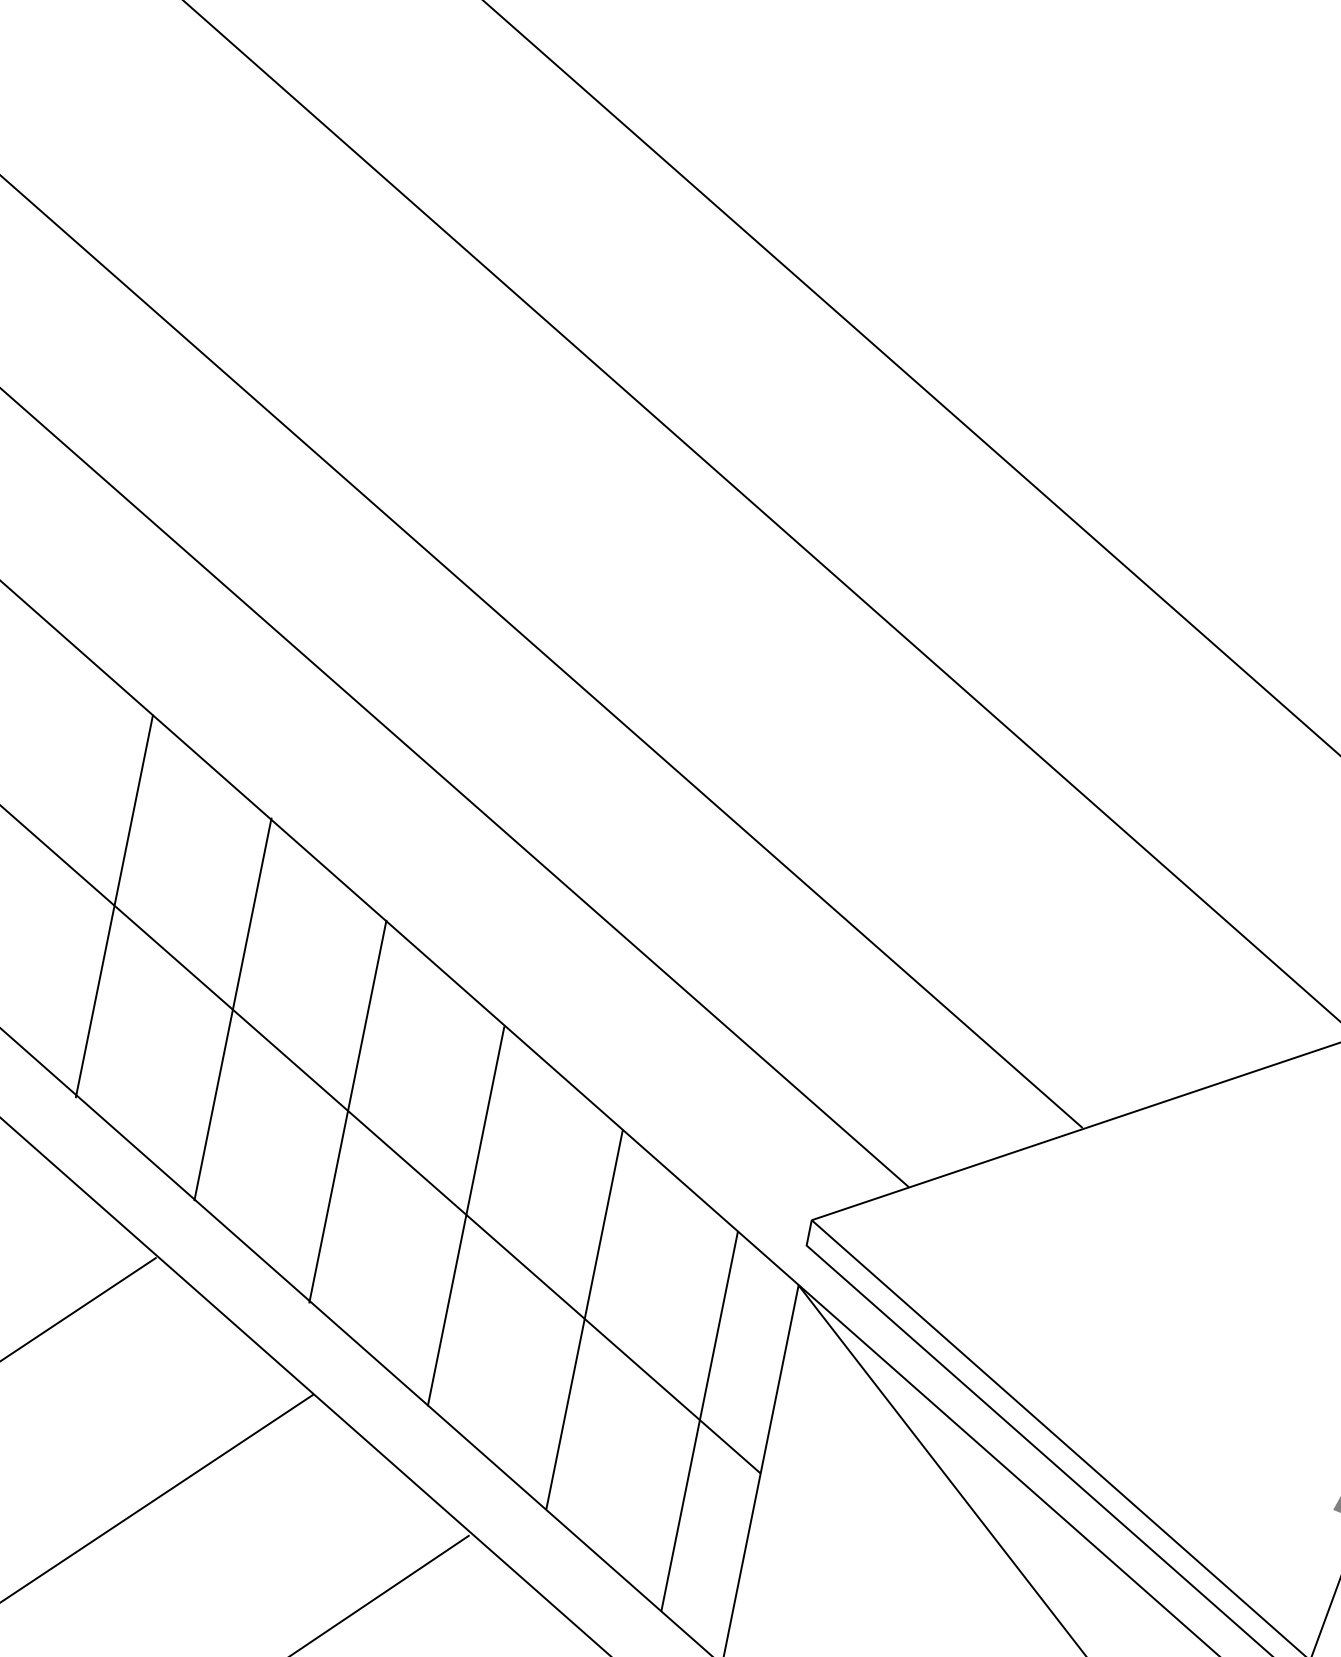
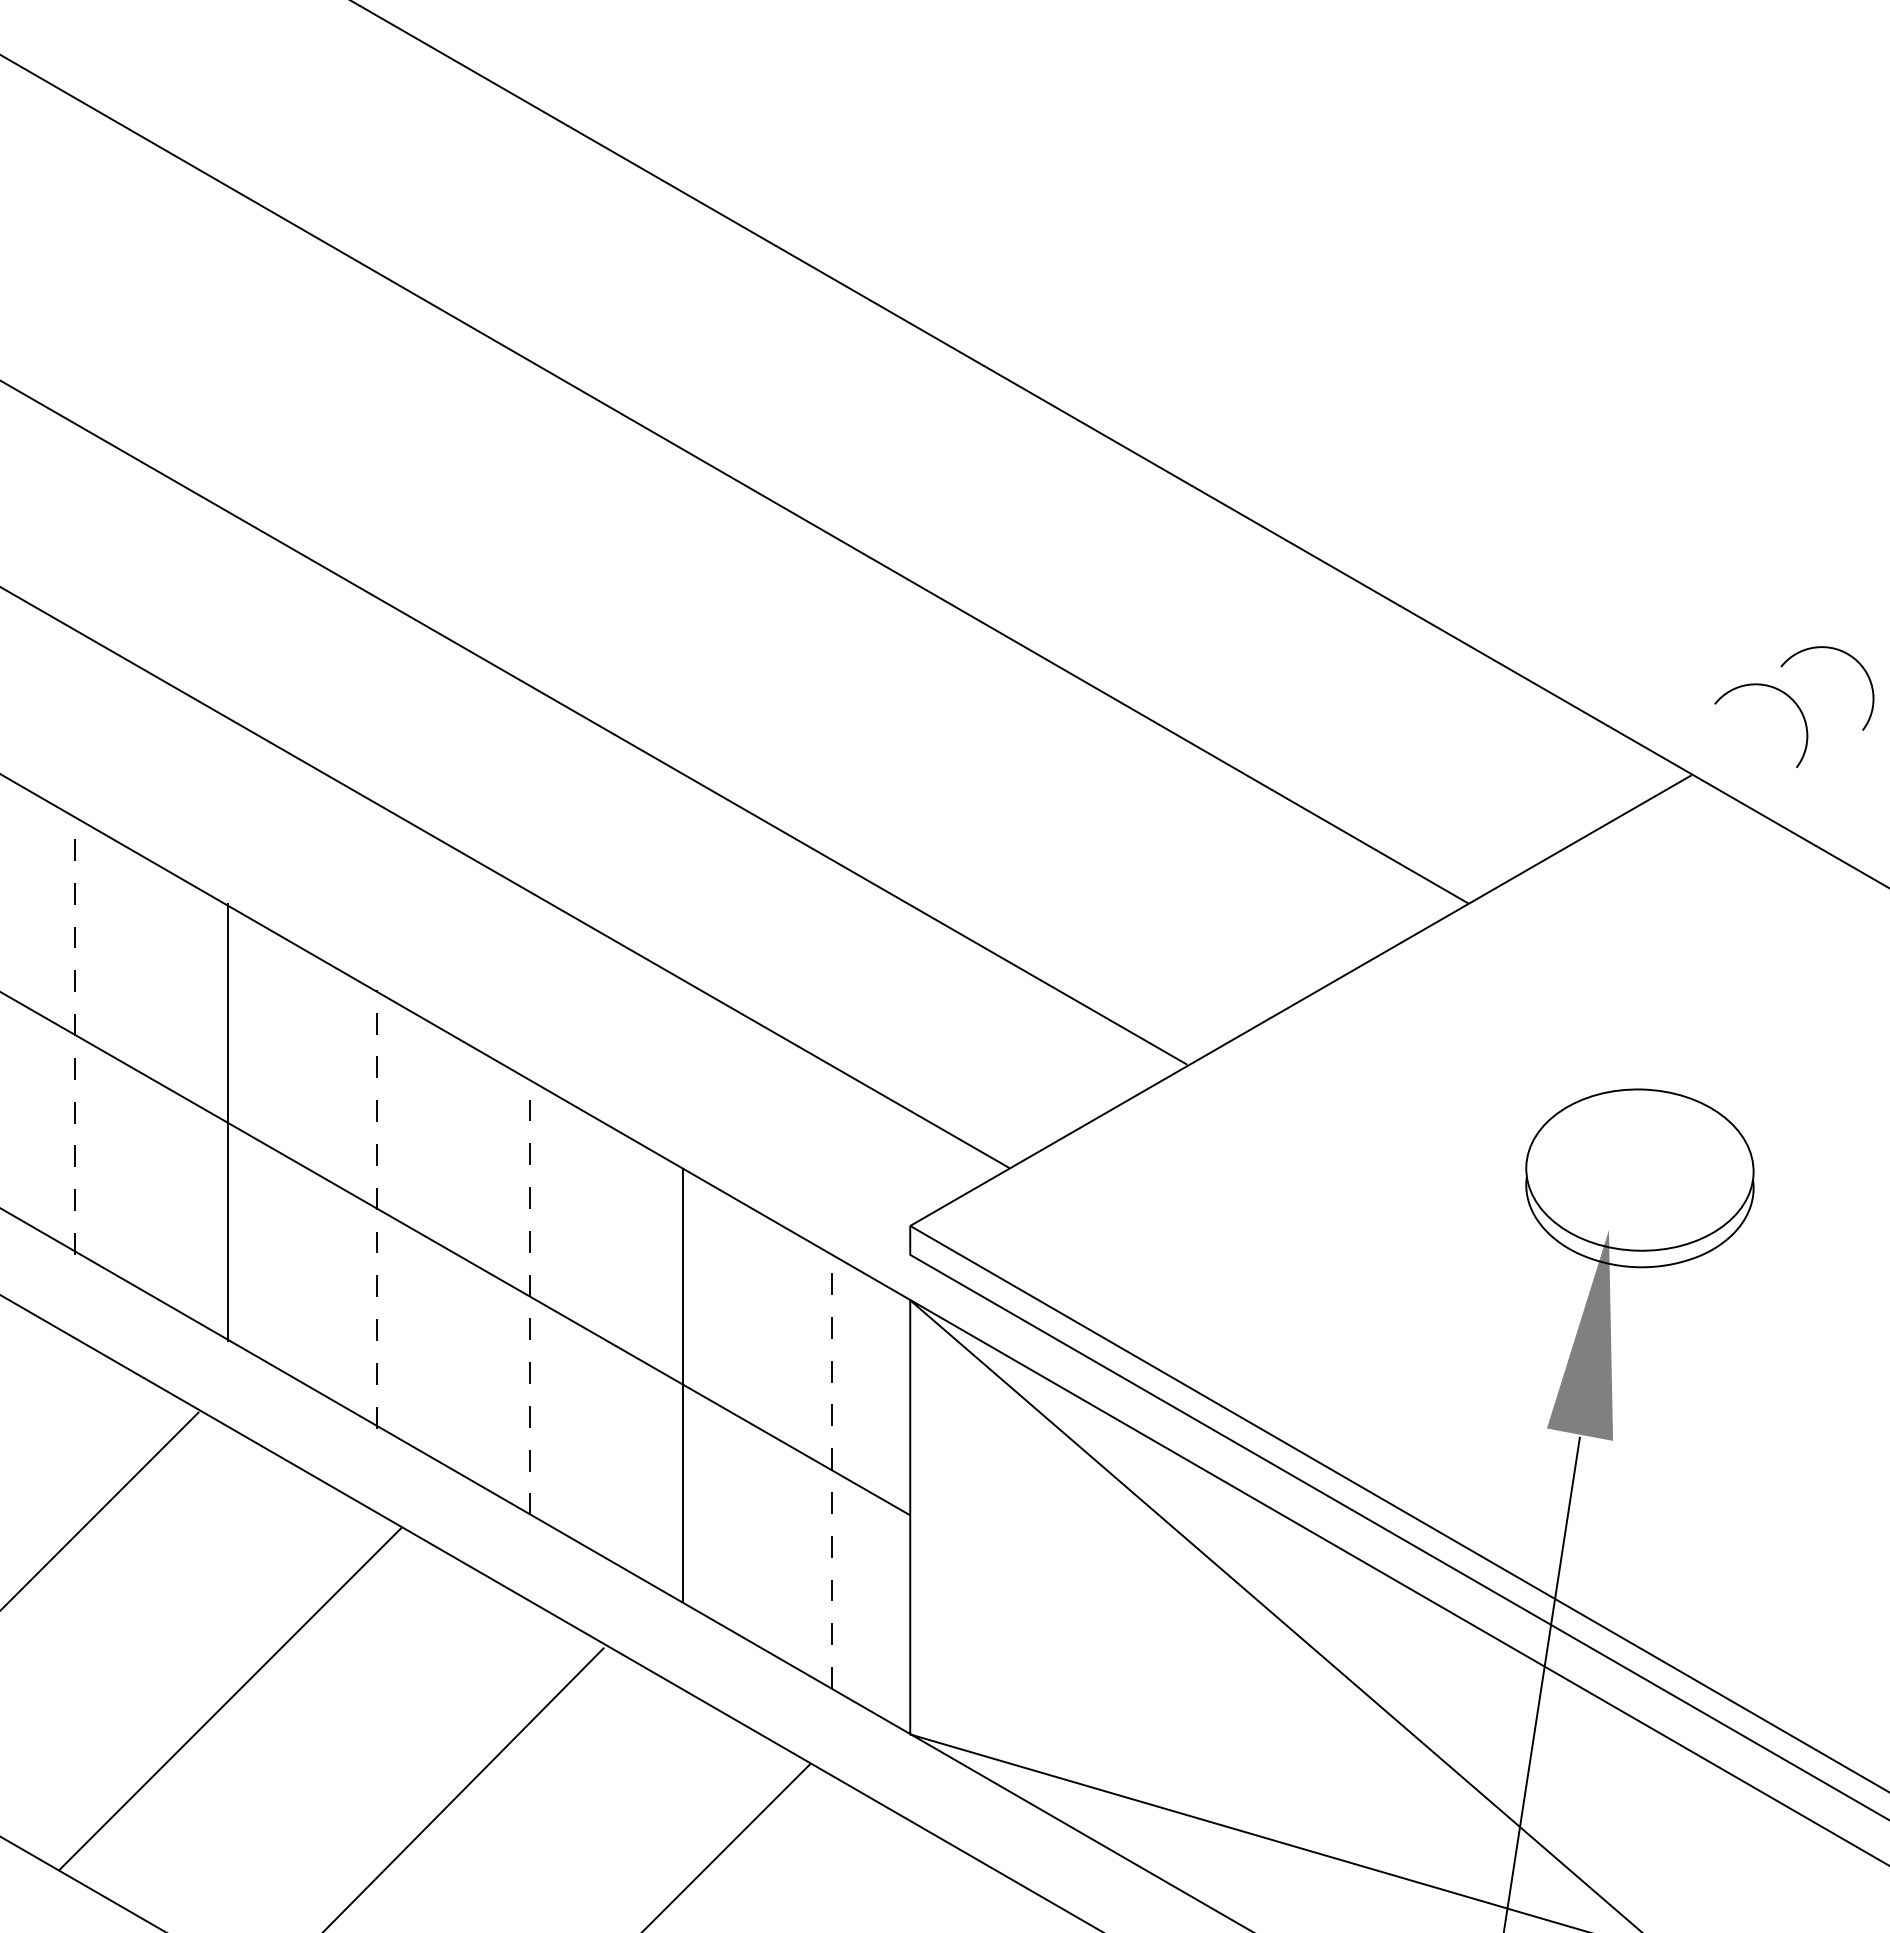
line: (114, 906) -> (75, 1035), solid -> dashed
line: (347, 1111) -> (376, 1209), solid -> dashed
line: (465, 1216) -> (529, 1298), solid -> dashed
line: (699, 1421) -> (831, 1471), solid -> dashed

